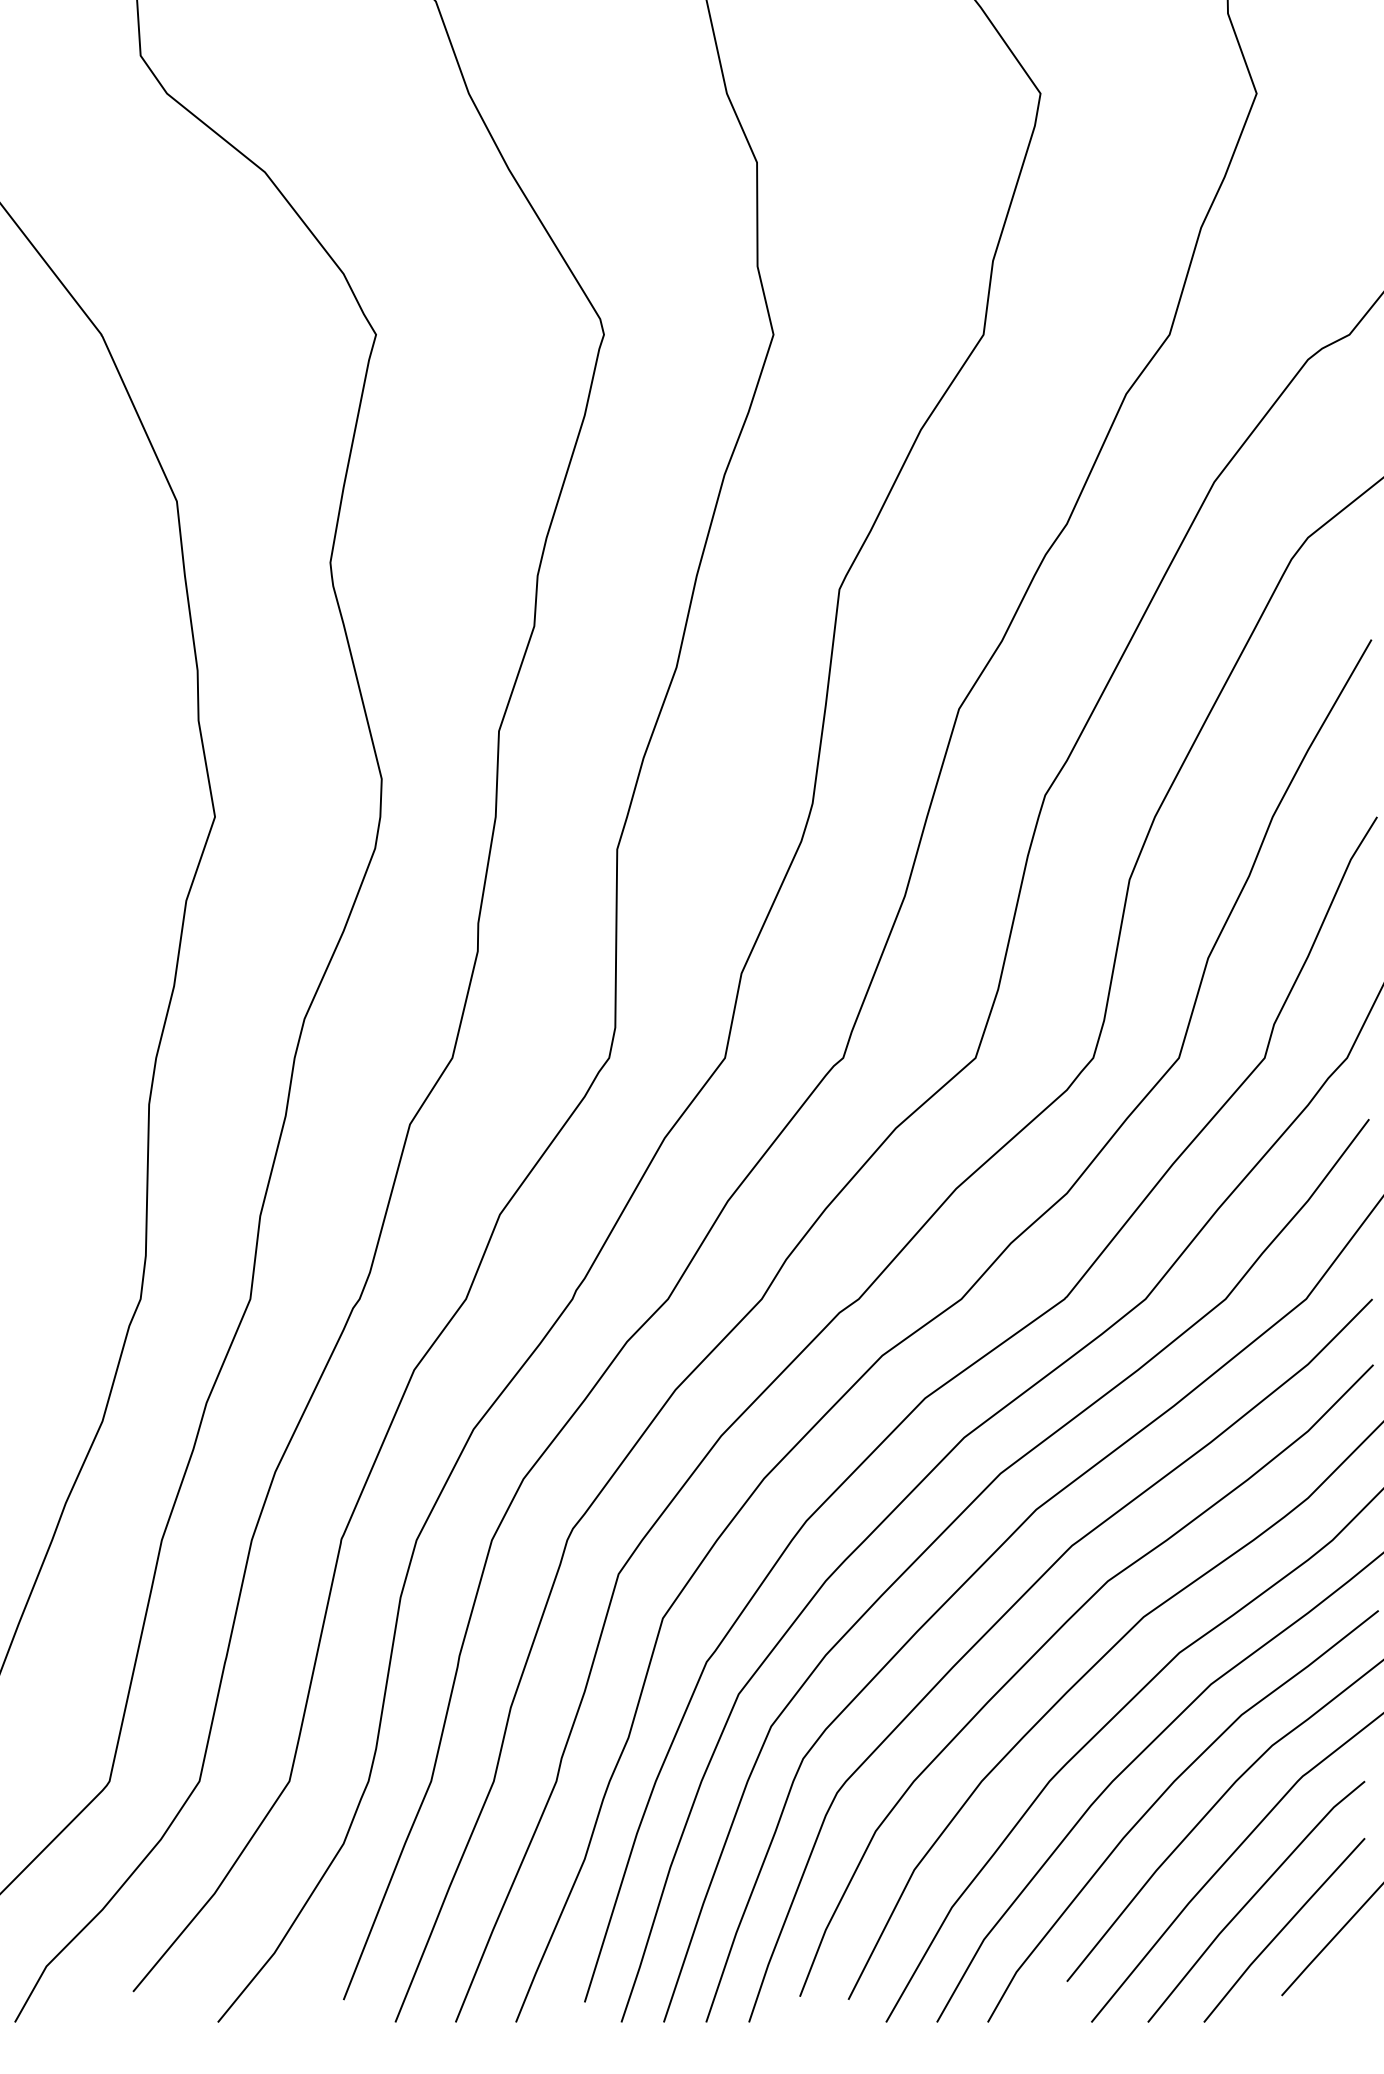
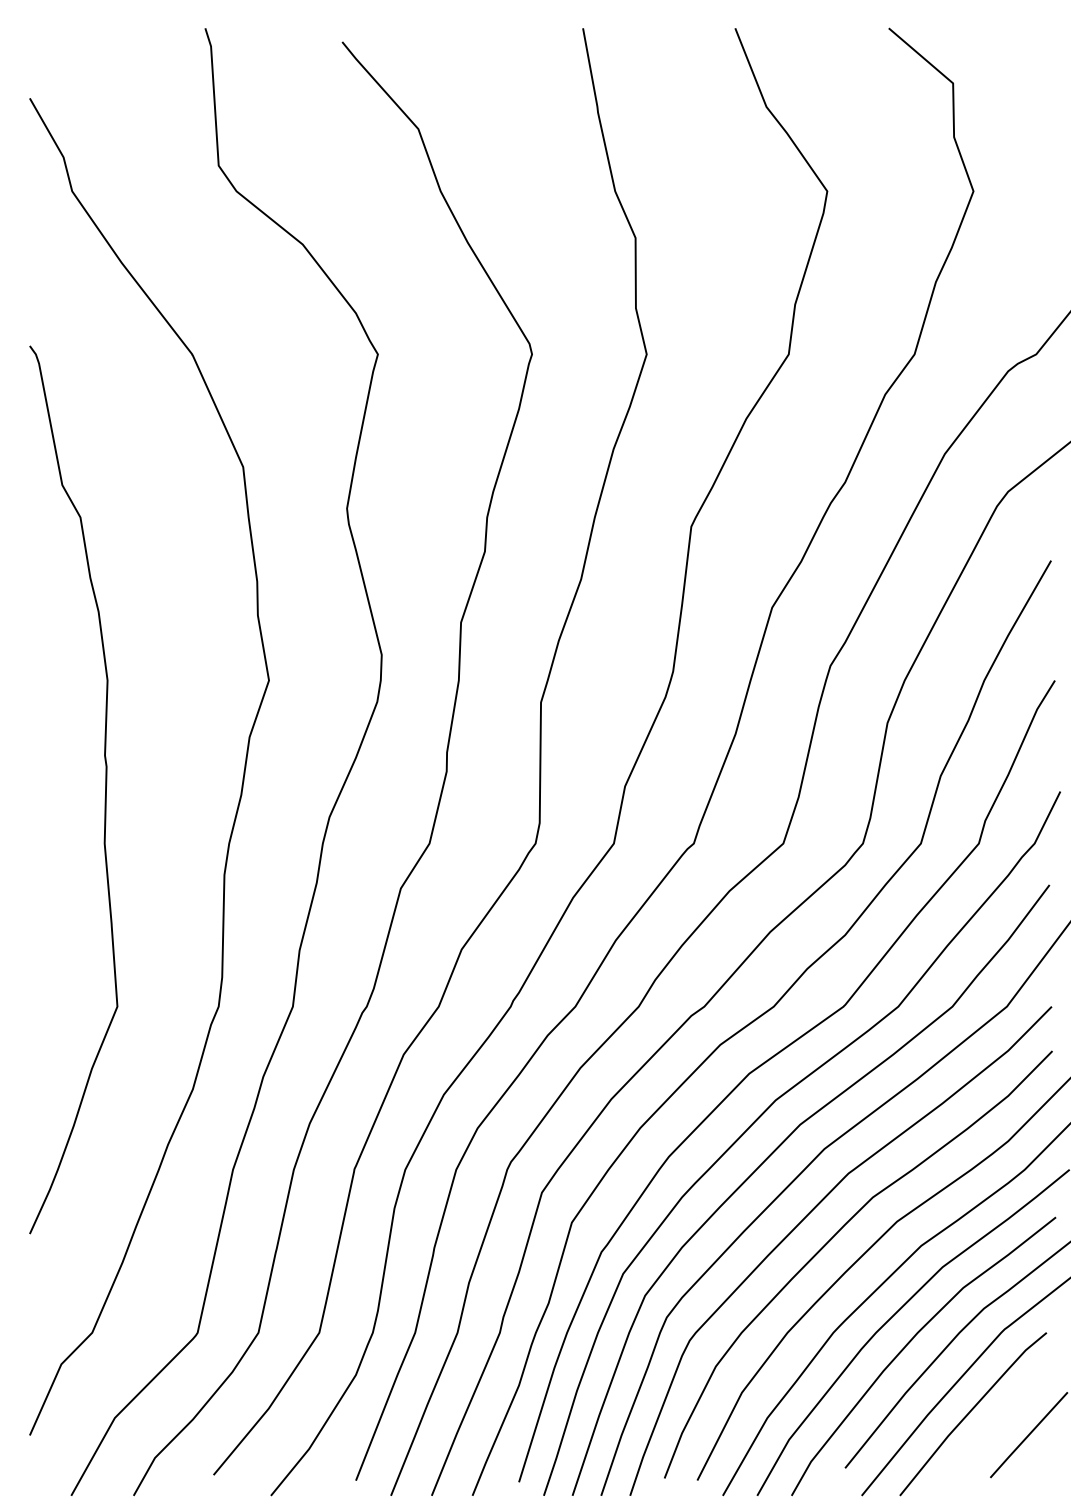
line: (1284, 1928) -> (992, 1432), removed

